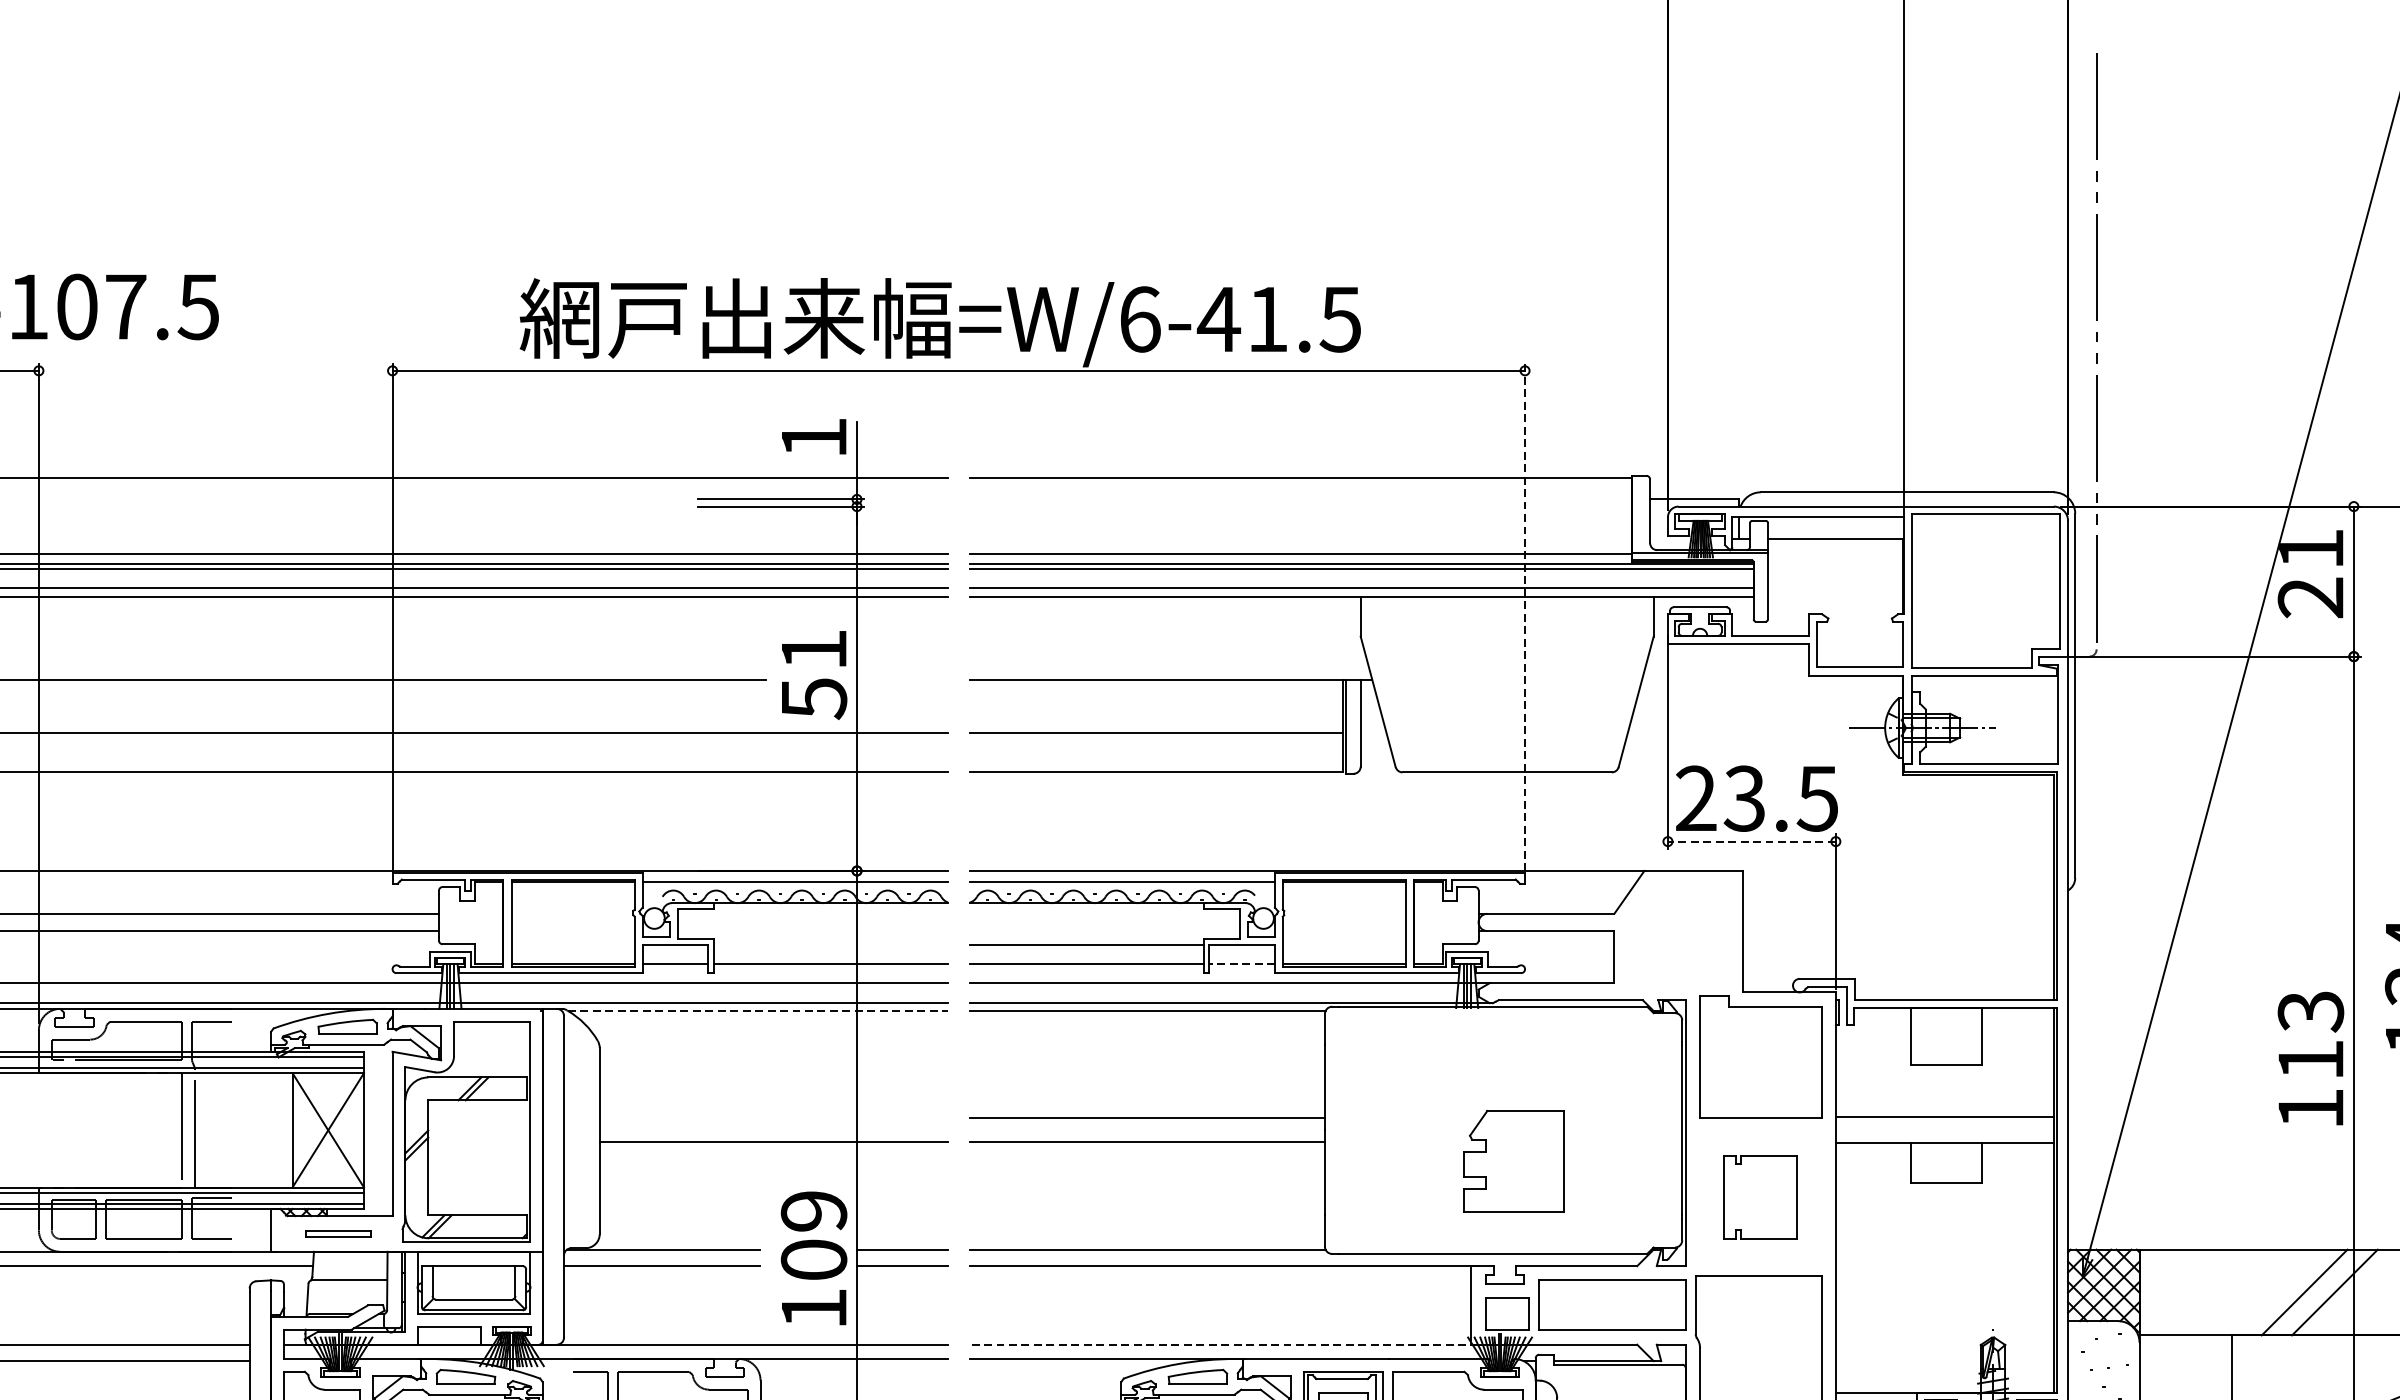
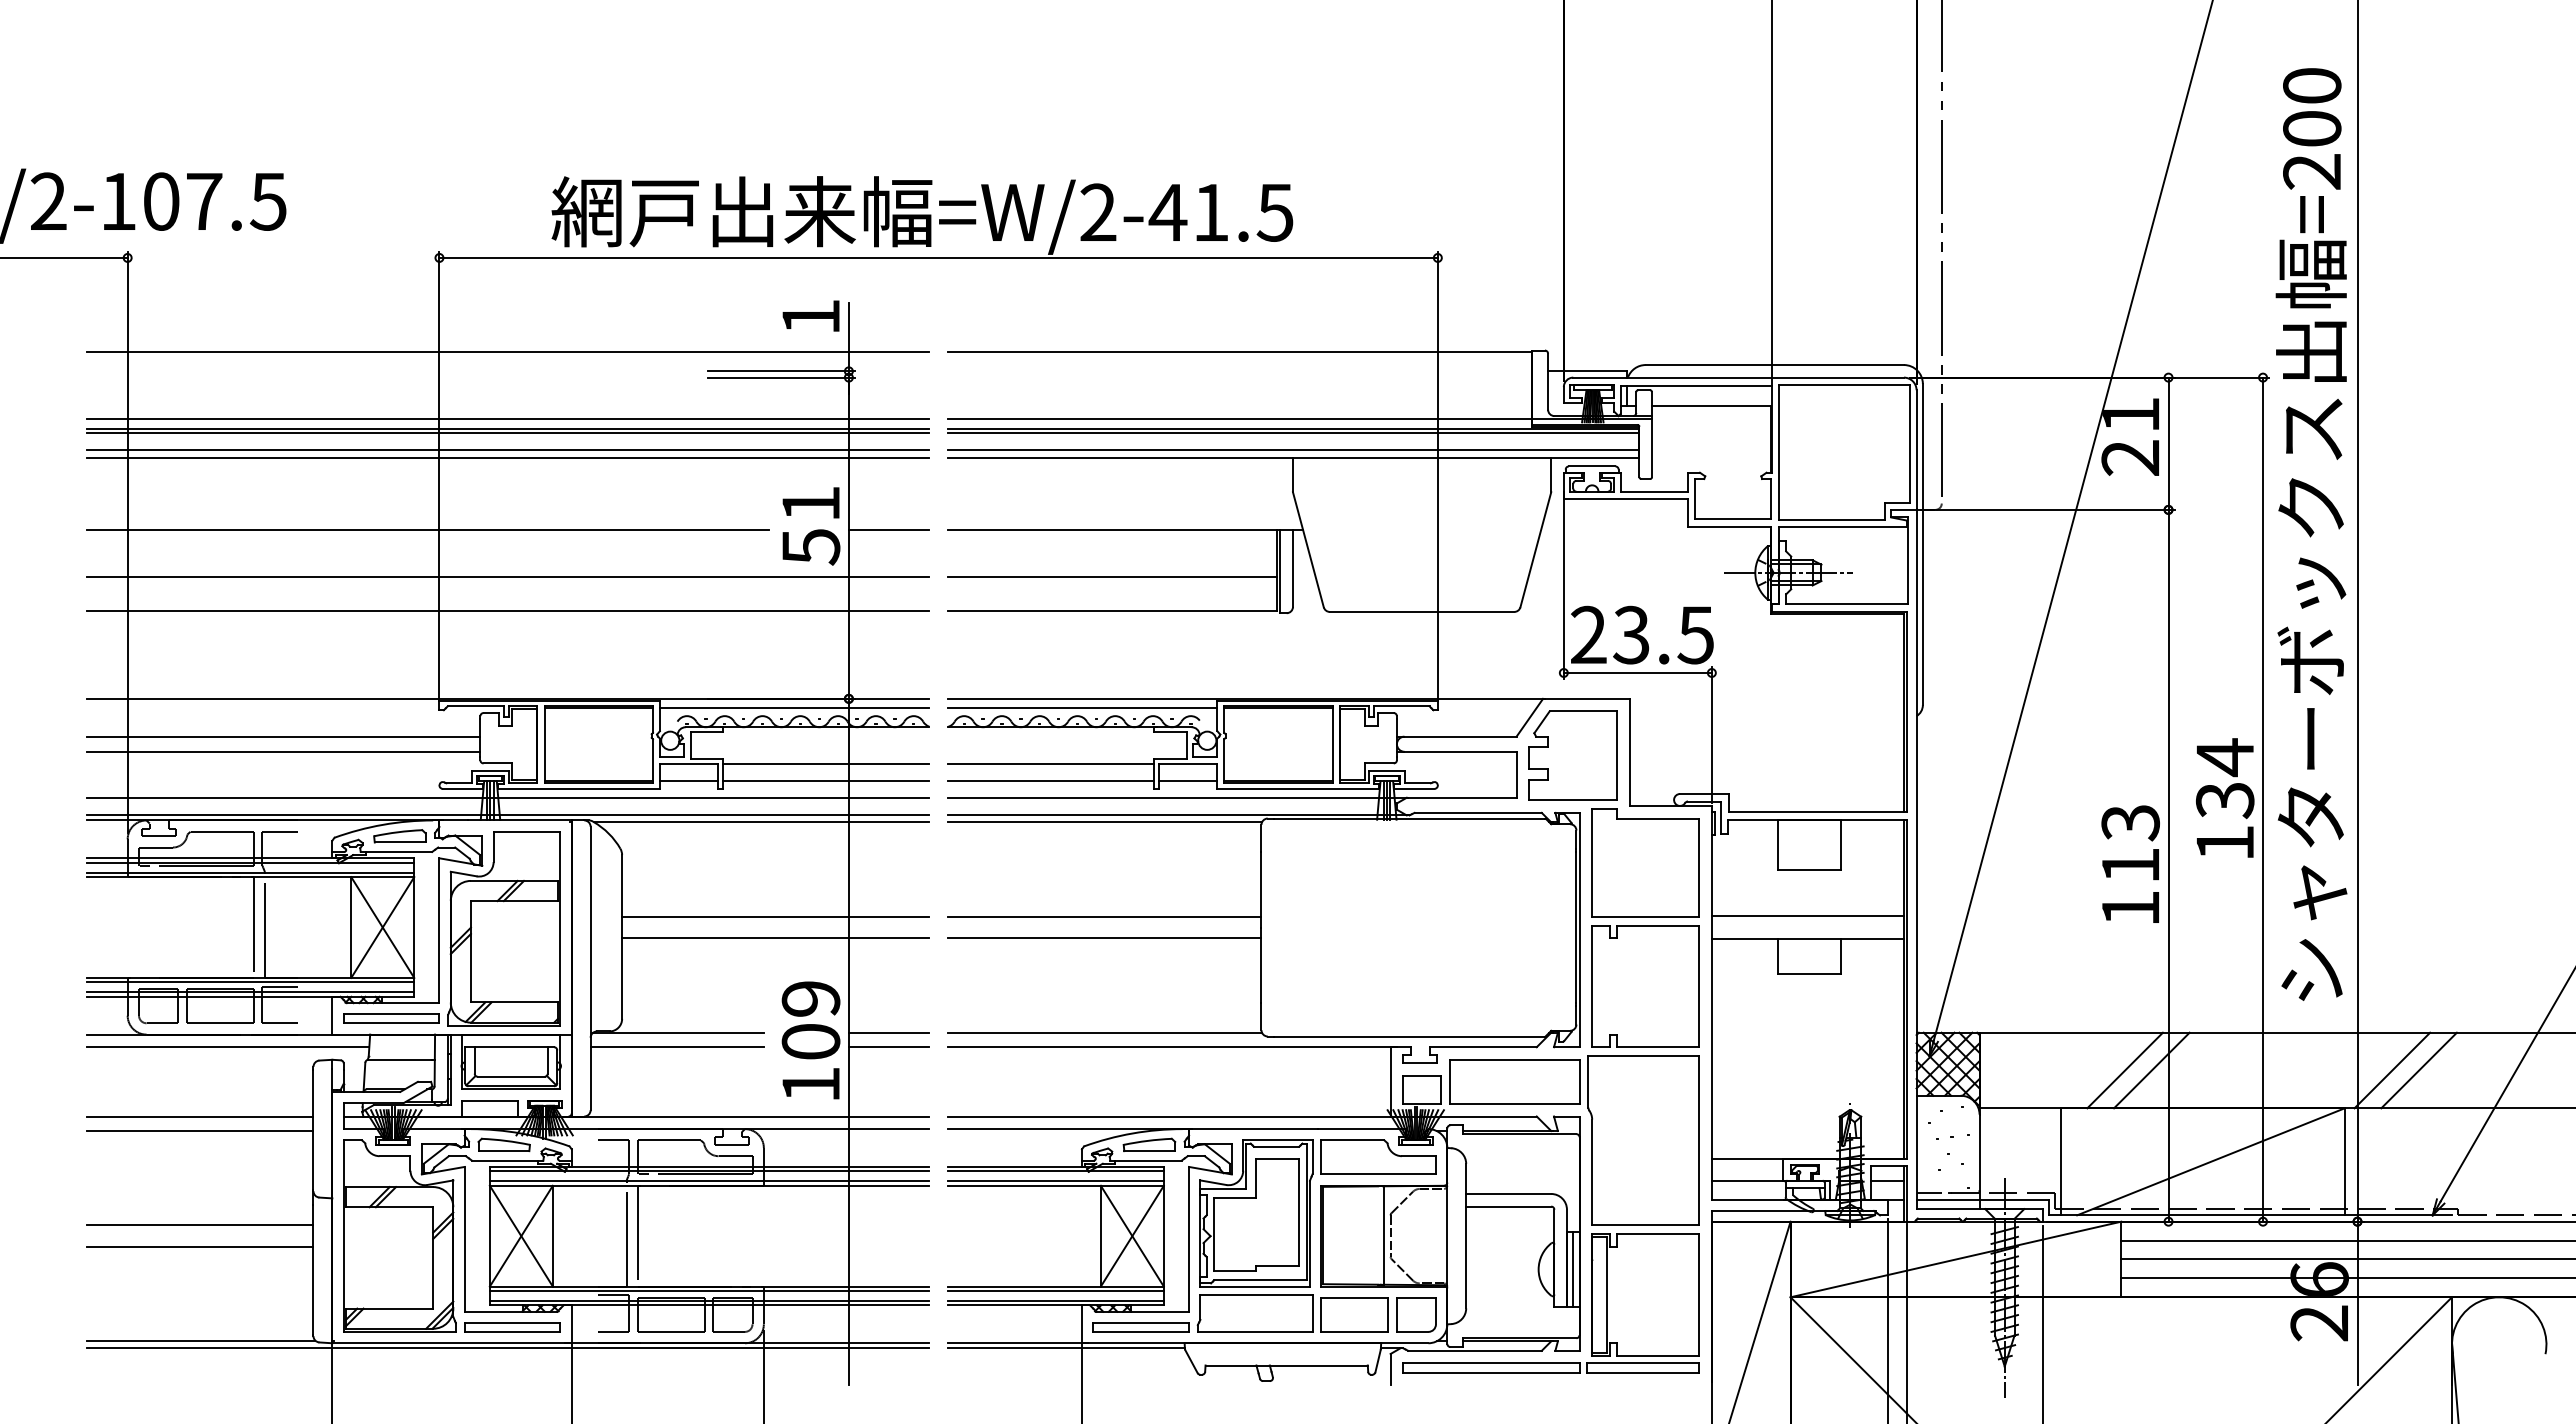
text: (1140, 319) -> (1098, 212), =W/6-41.5 -> =W/2-41.5
line: (1524, 617) -> (1437, 475), dashed -> solid
line: (901, 679) -> (888, 530), added
line: (1751, 841) -> (1637, 672), dashed -> solid
line: (830, 945) -> (825, 764), added
line: (1242, 963) -> (1188, 780), dashed -> solid
line: (757, 1011) -> (761, 822), dashed -> solid
line: (773, 1117) -> (775, 916), added
part: (1513, 1160) -> (1572, 755), moved
part: (1760, 1197) -> (1645, 986), size x1.67
part: (338, 1233) -> (391, 1018), size x1.67
line: (1224, 1344) -> (1172, 1116), dashed -> solid

